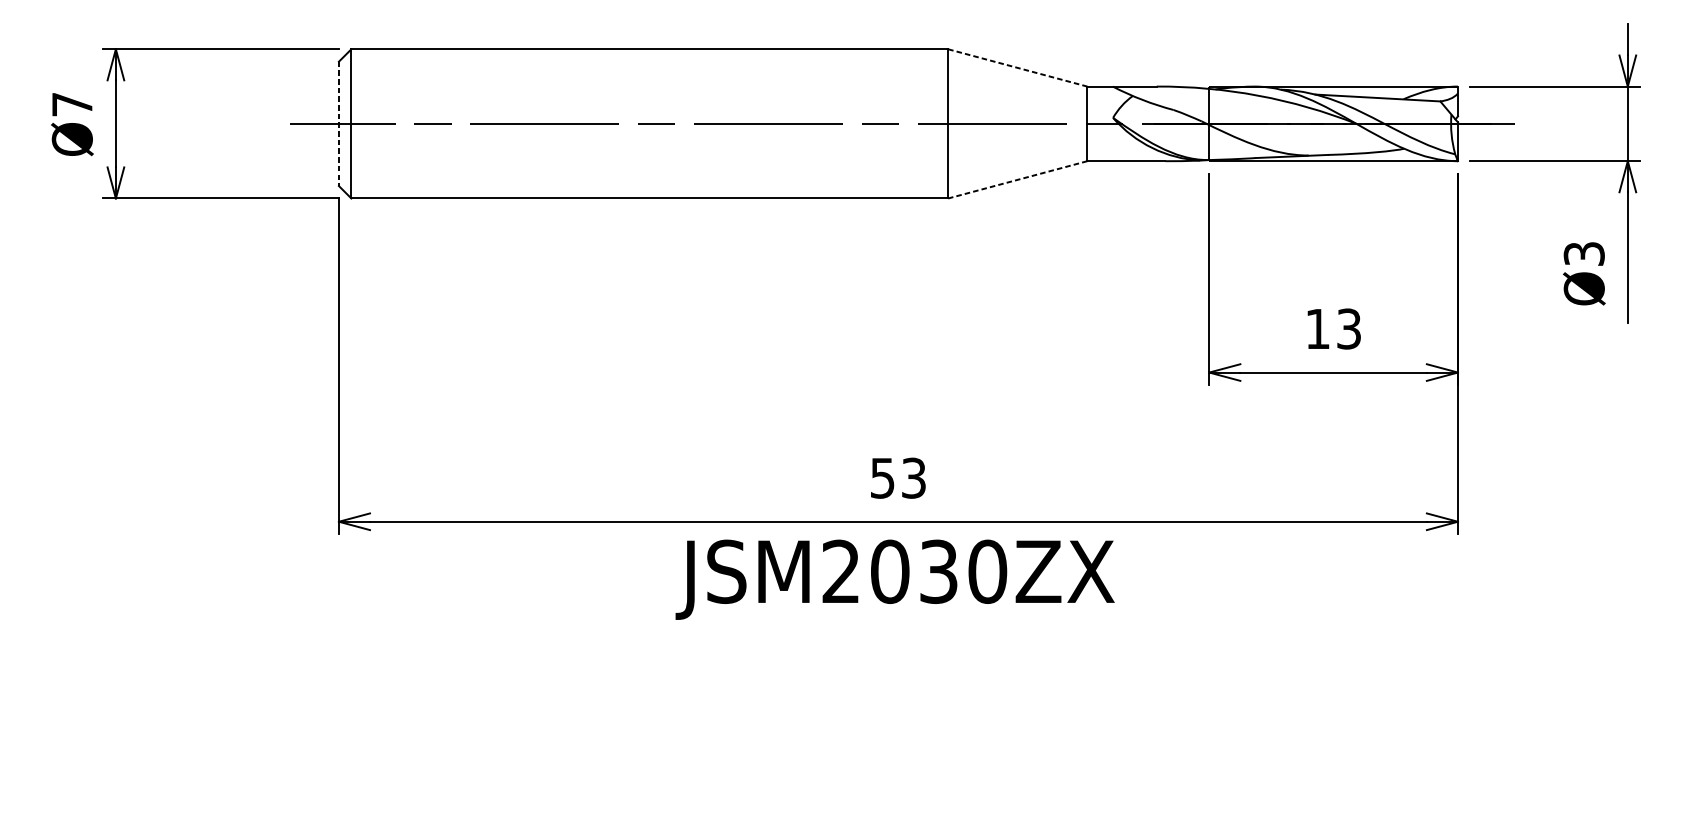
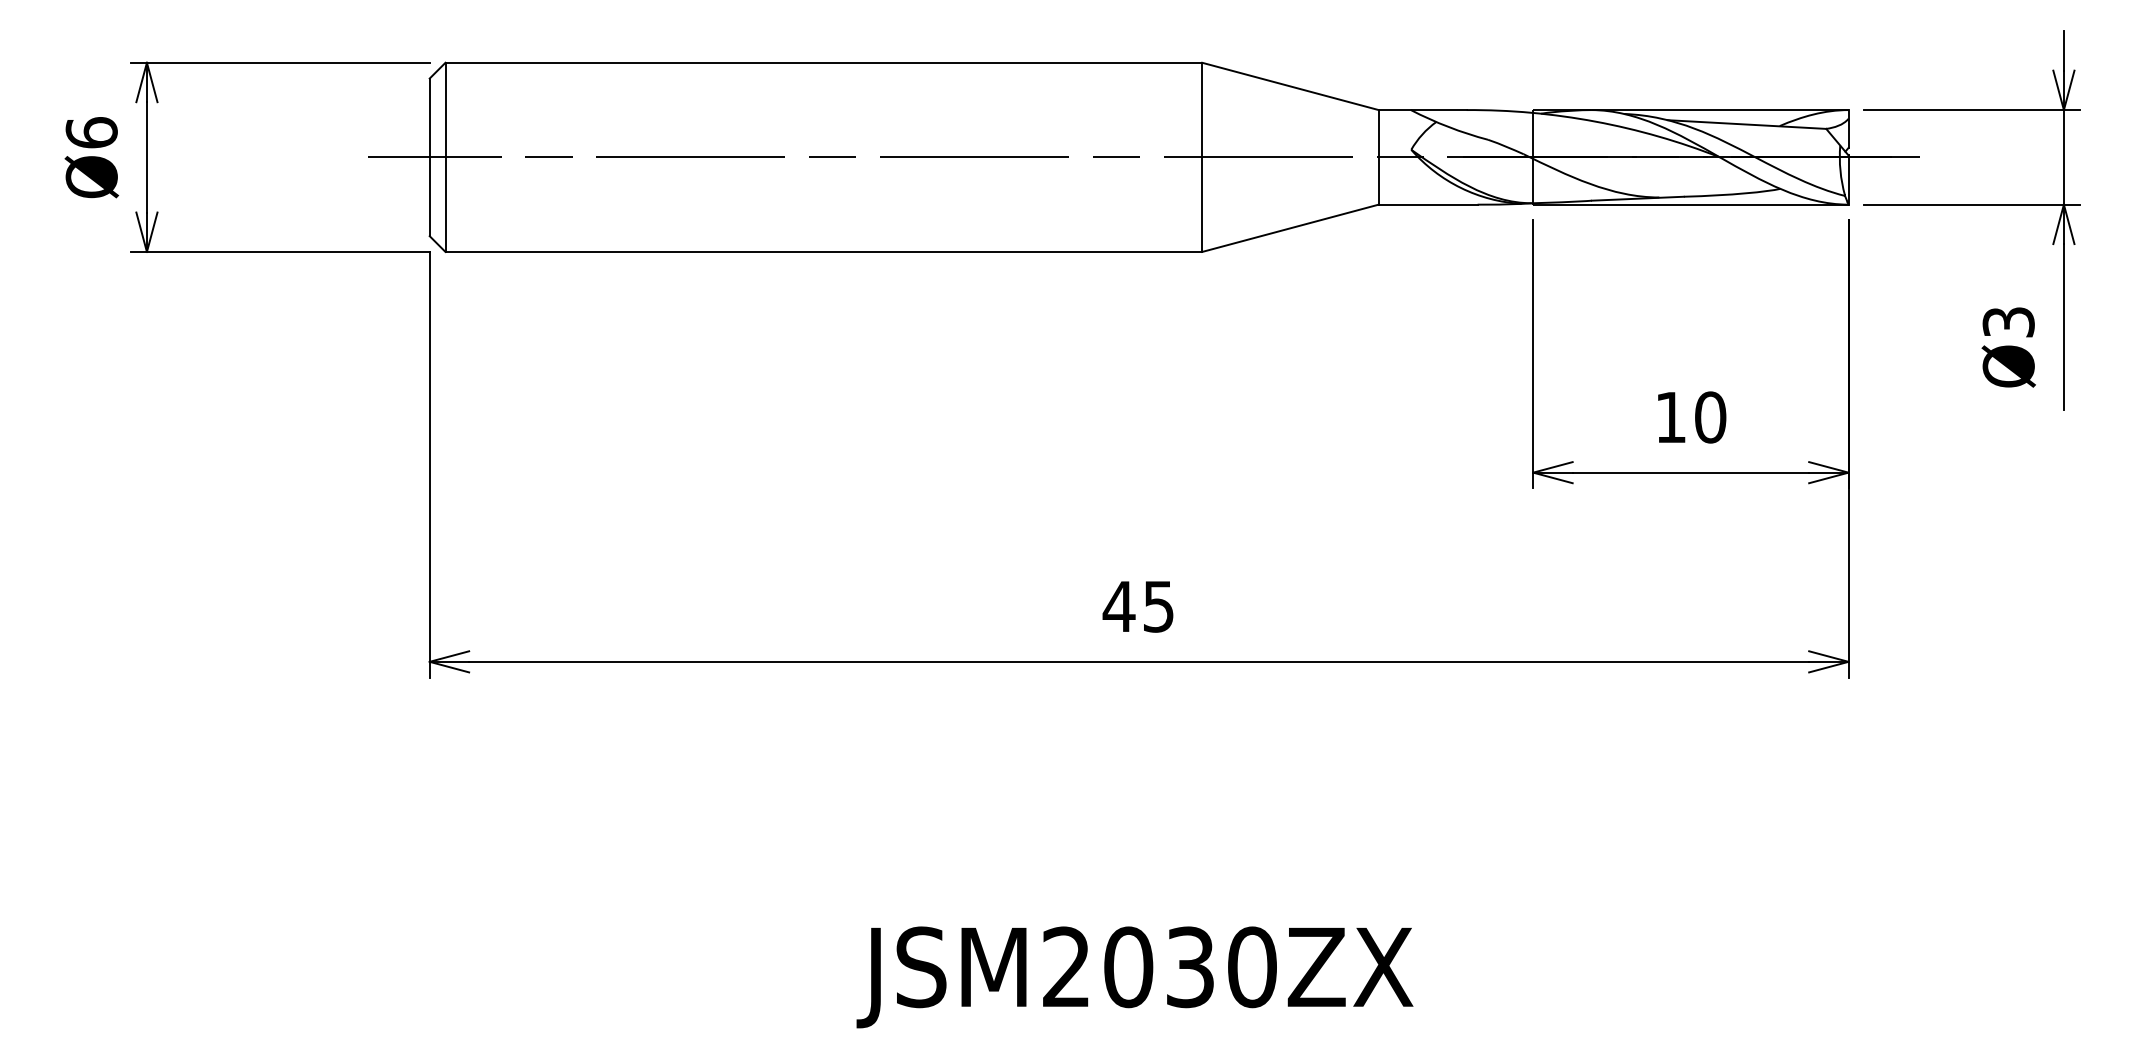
line: (1017, 67) -> (1290, 86), dashed -> solid
text: (72, 104) -> (91, 132), Ø7 -> Ø6
line: (338, 123) -> (429, 157), dashed -> solid
line: (1017, 179) -> (1289, 228), dashed -> solid
text: (1349, 329) -> (1710, 417), 13 -> 10
text: (897, 478) -> (1137, 606), 53 -> 45
text: (894, 579) -> (1134, 977), moved

